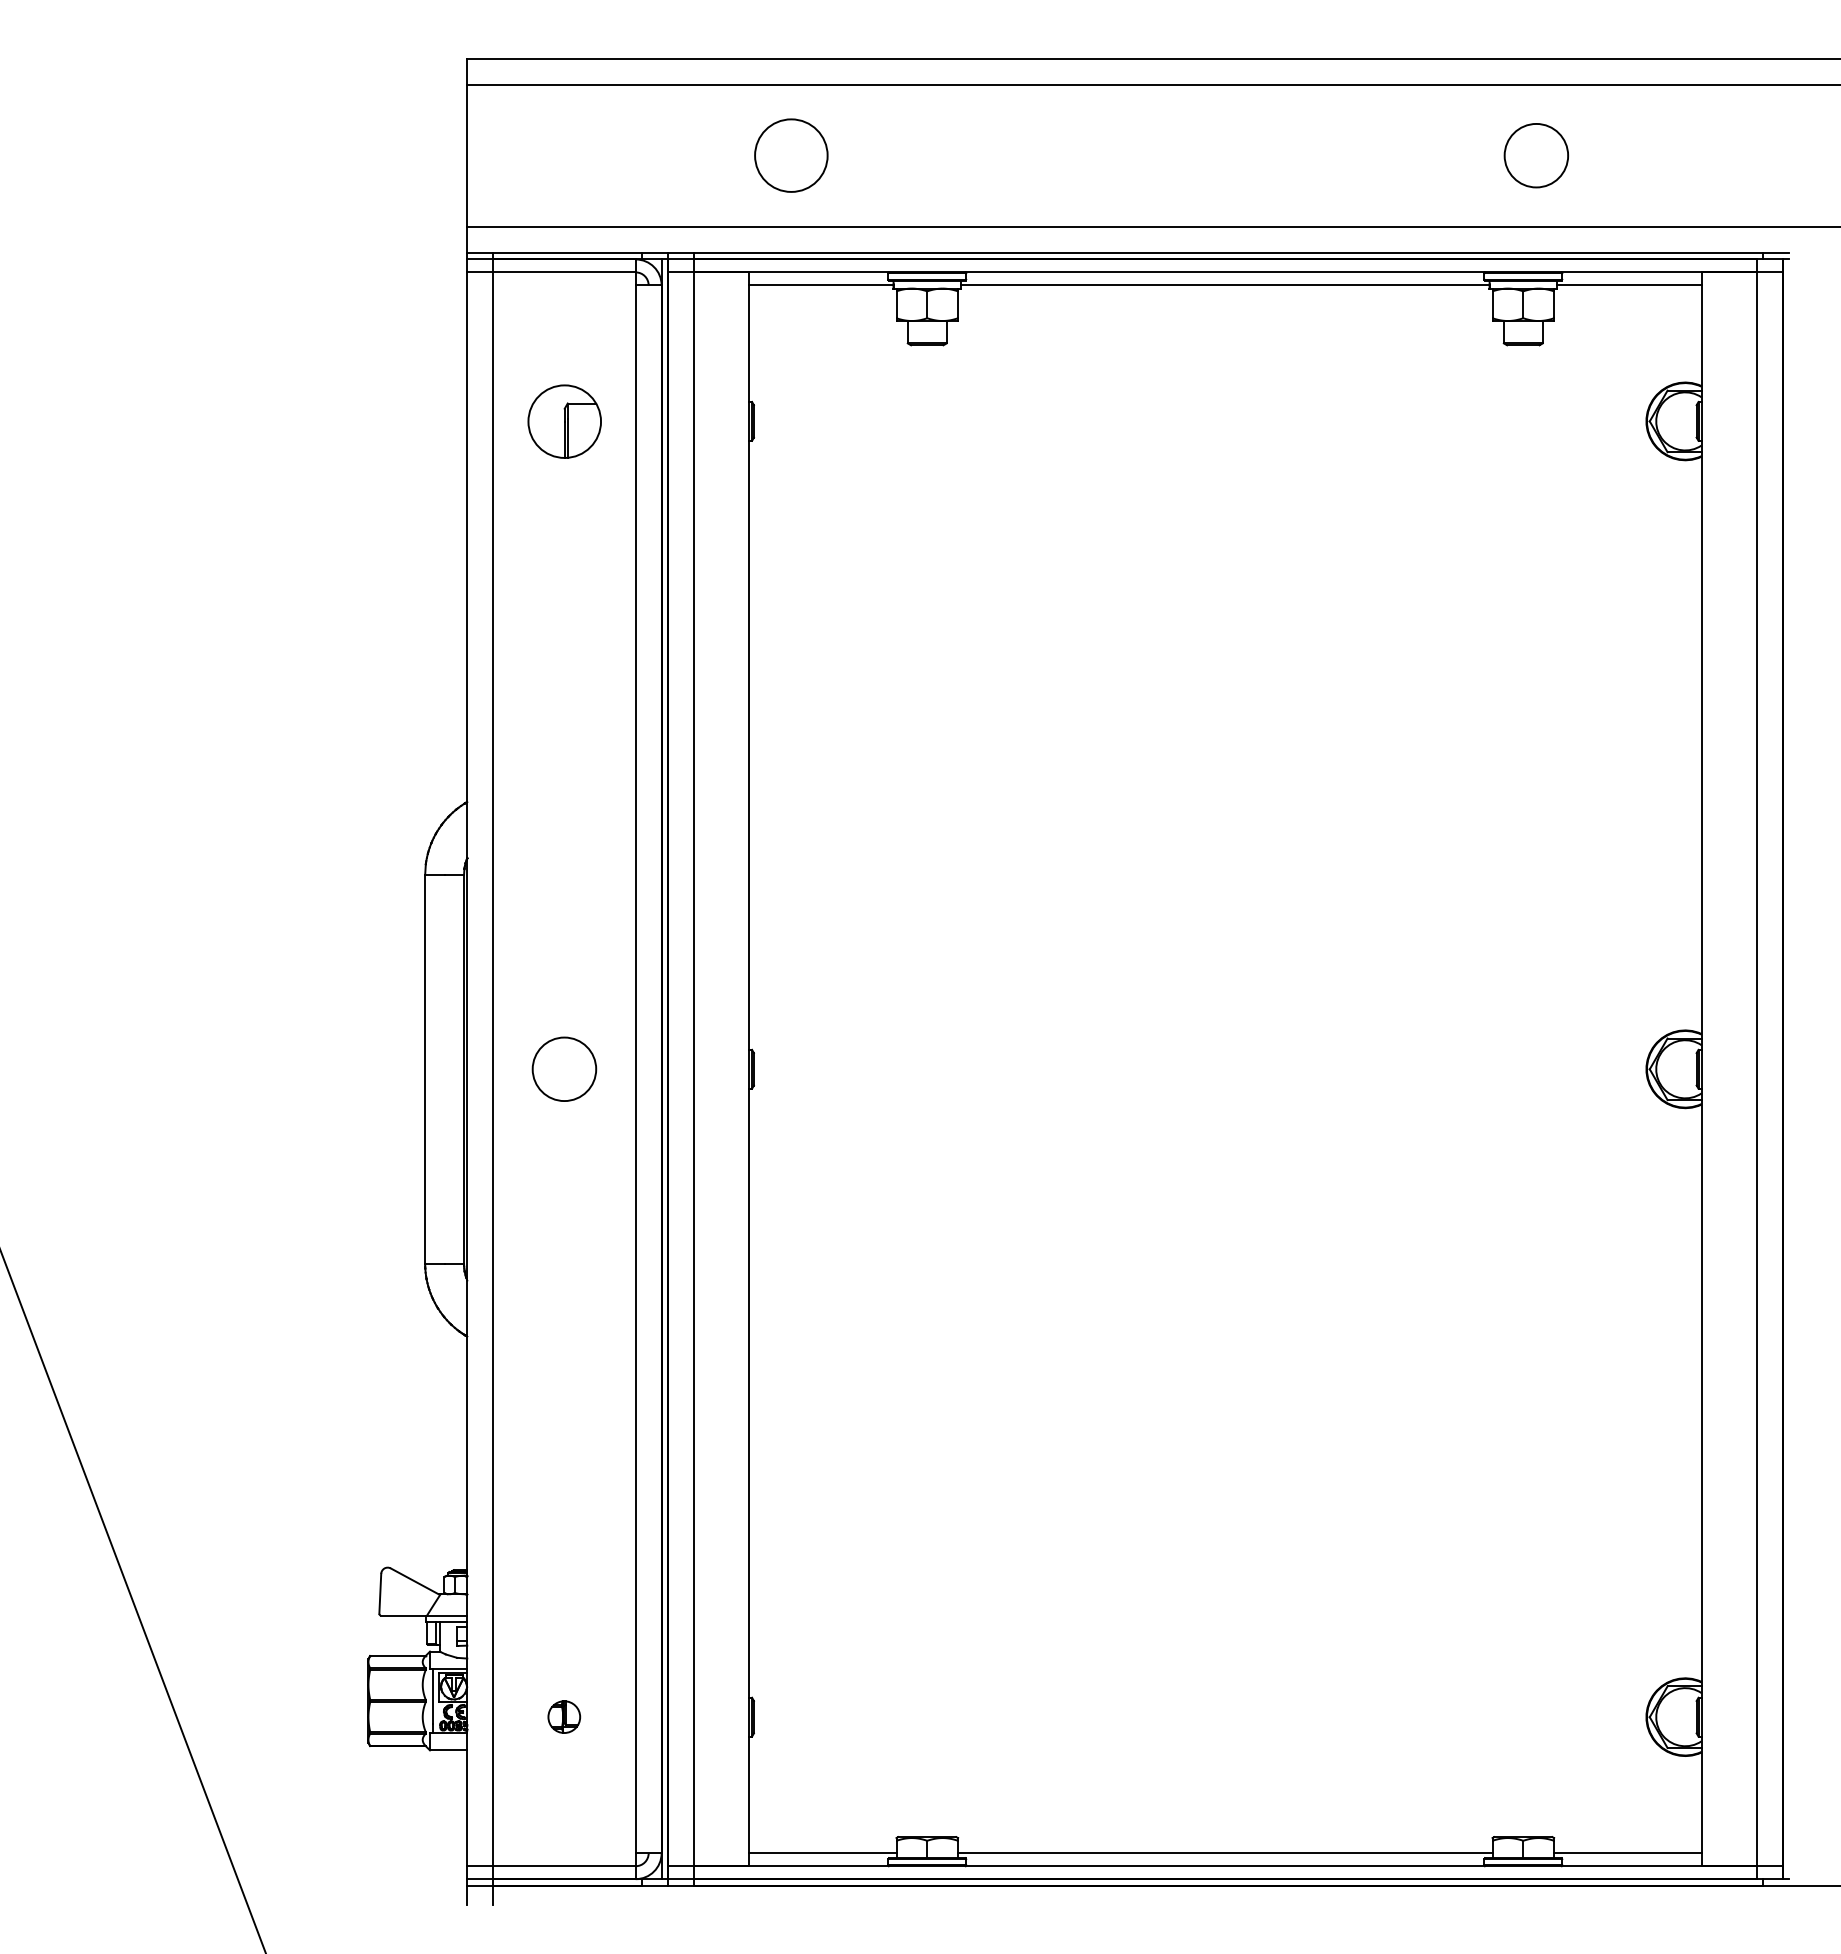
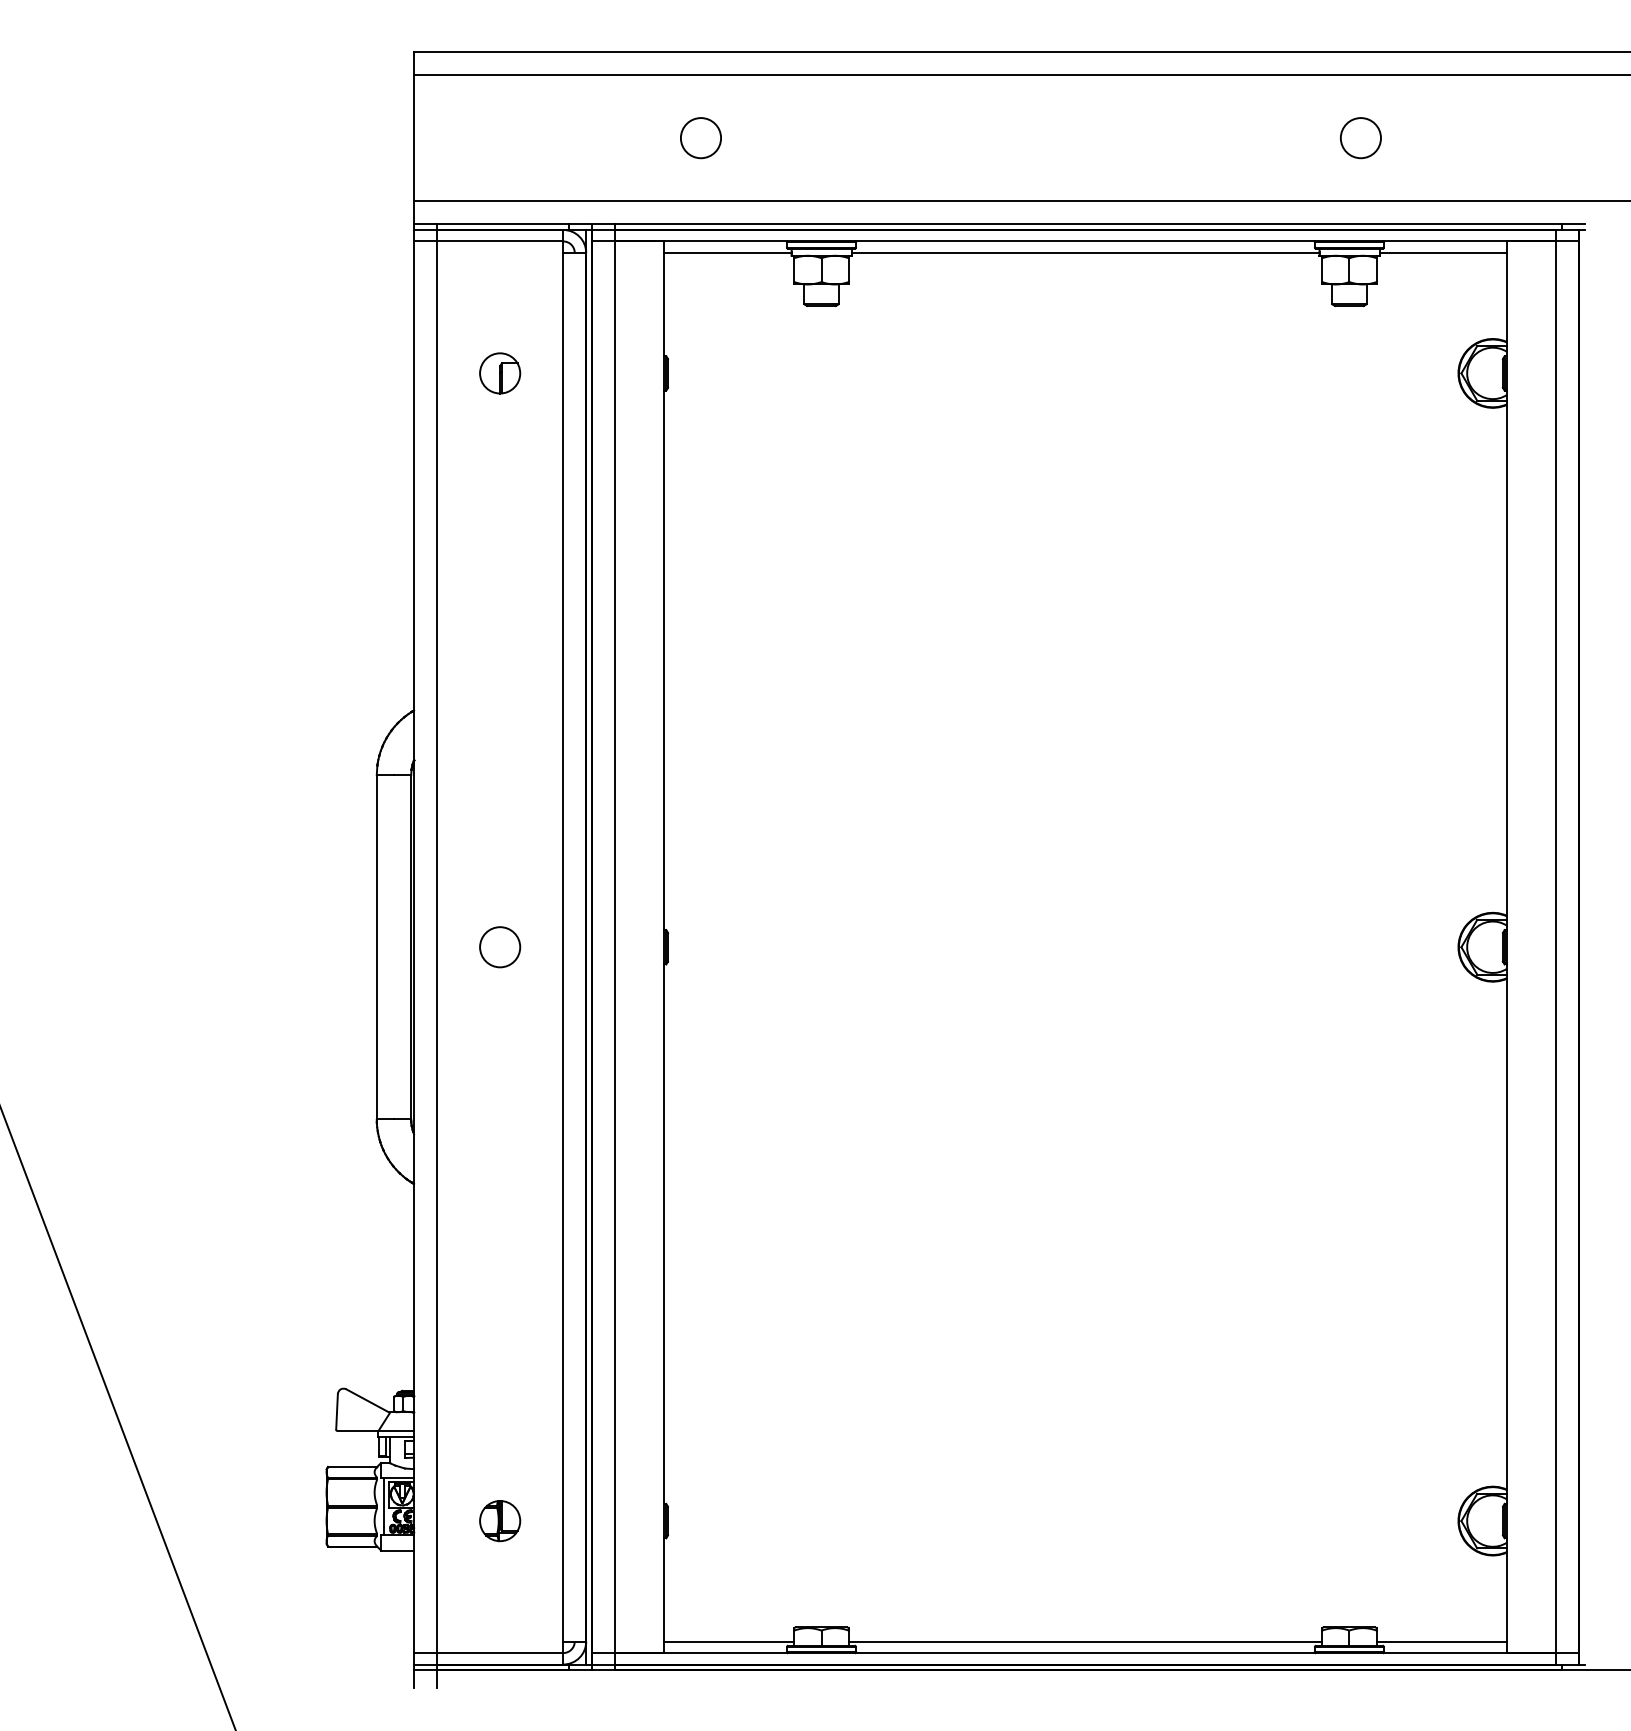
circle: (790, 155) -> (700, 137), size x0.62
circle: (1535, 155) -> (1360, 137), size x0.71
part: (563, 420) -> (499, 372), size x0.62
circle: (564, 1068) -> (500, 946), size x0.71
part: (563, 1716) -> (499, 1520), size x1.43

